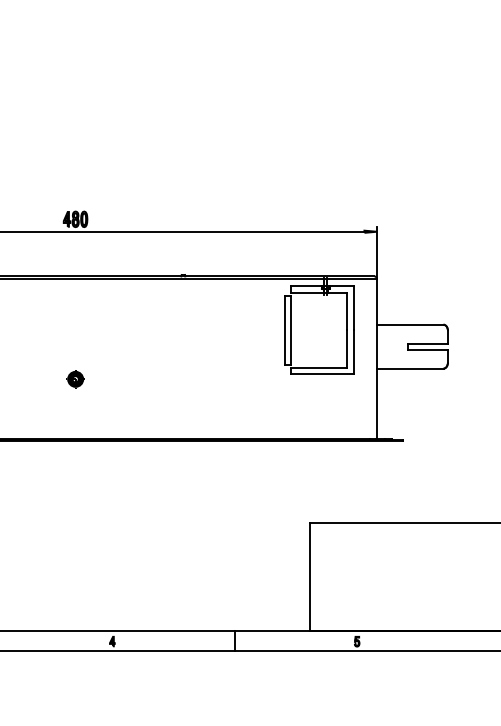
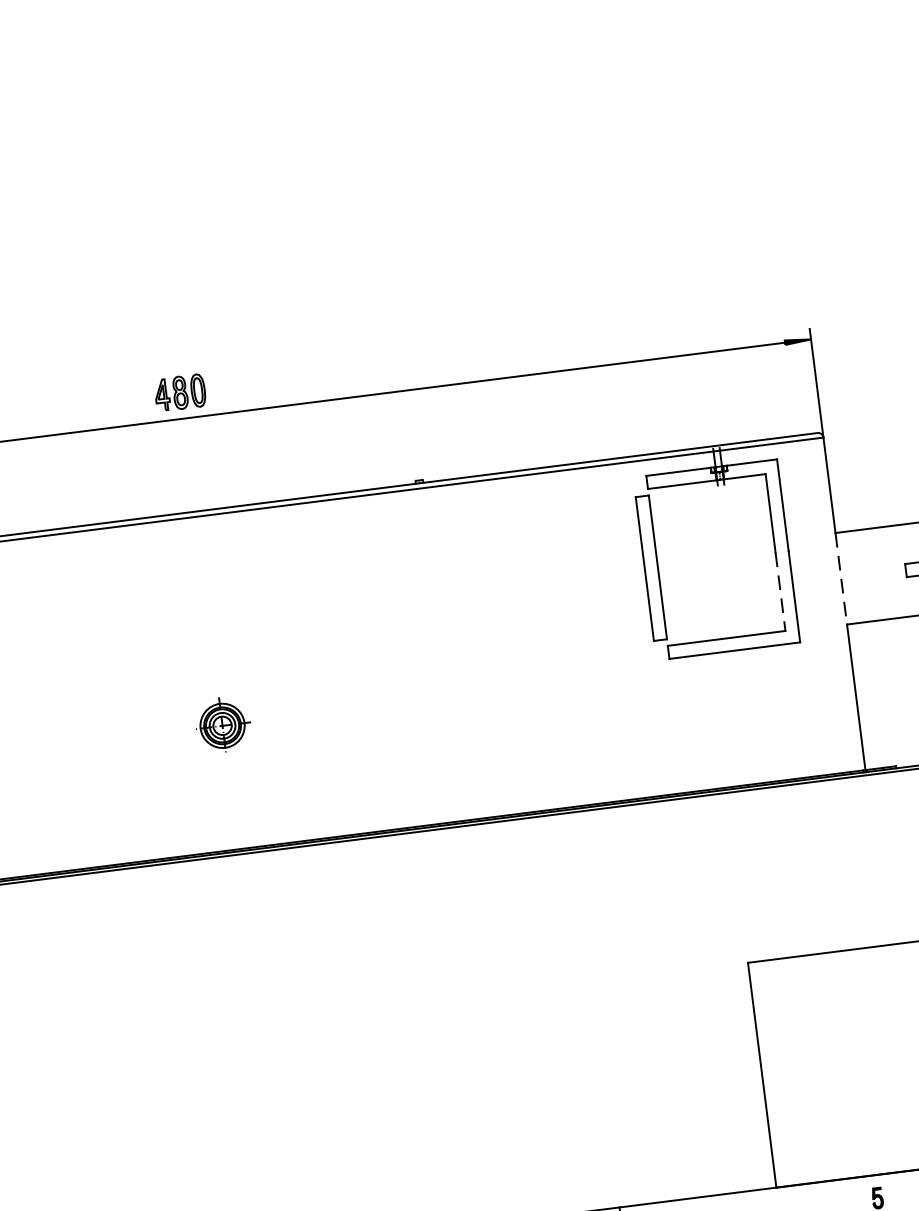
line: (376, 346) -> (840, 578), solid -> dashed
line: (347, 349) -> (780, 592), solid -> dashed
part: (75, 379) -> (222, 726), size x1.4

